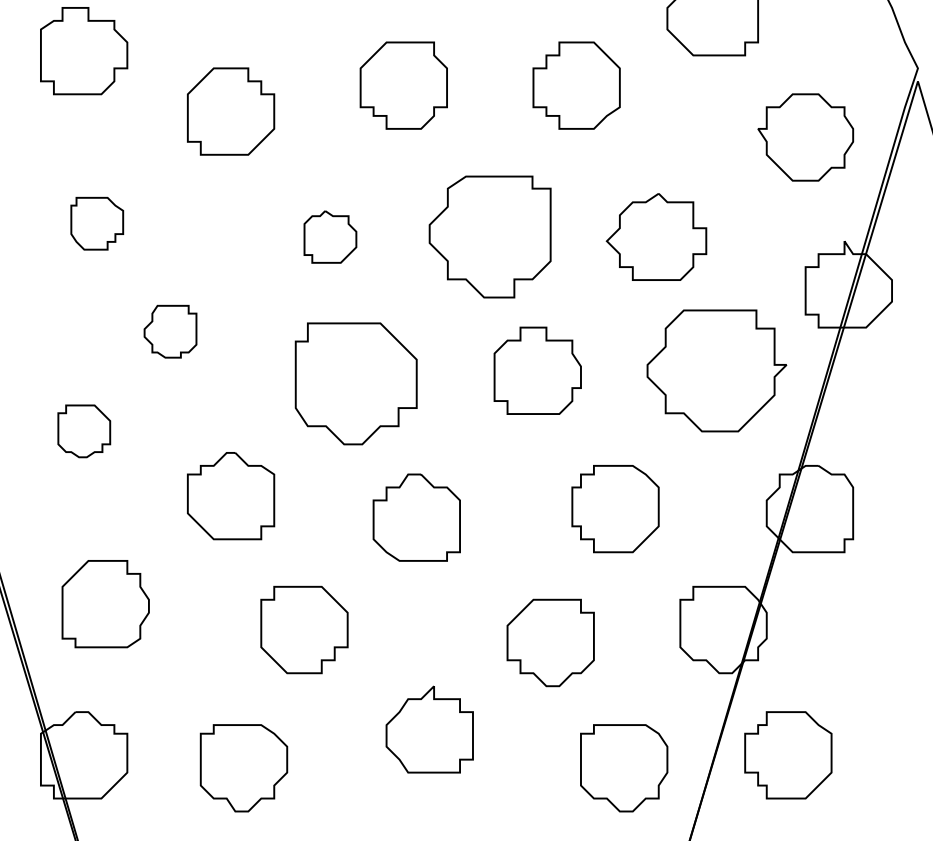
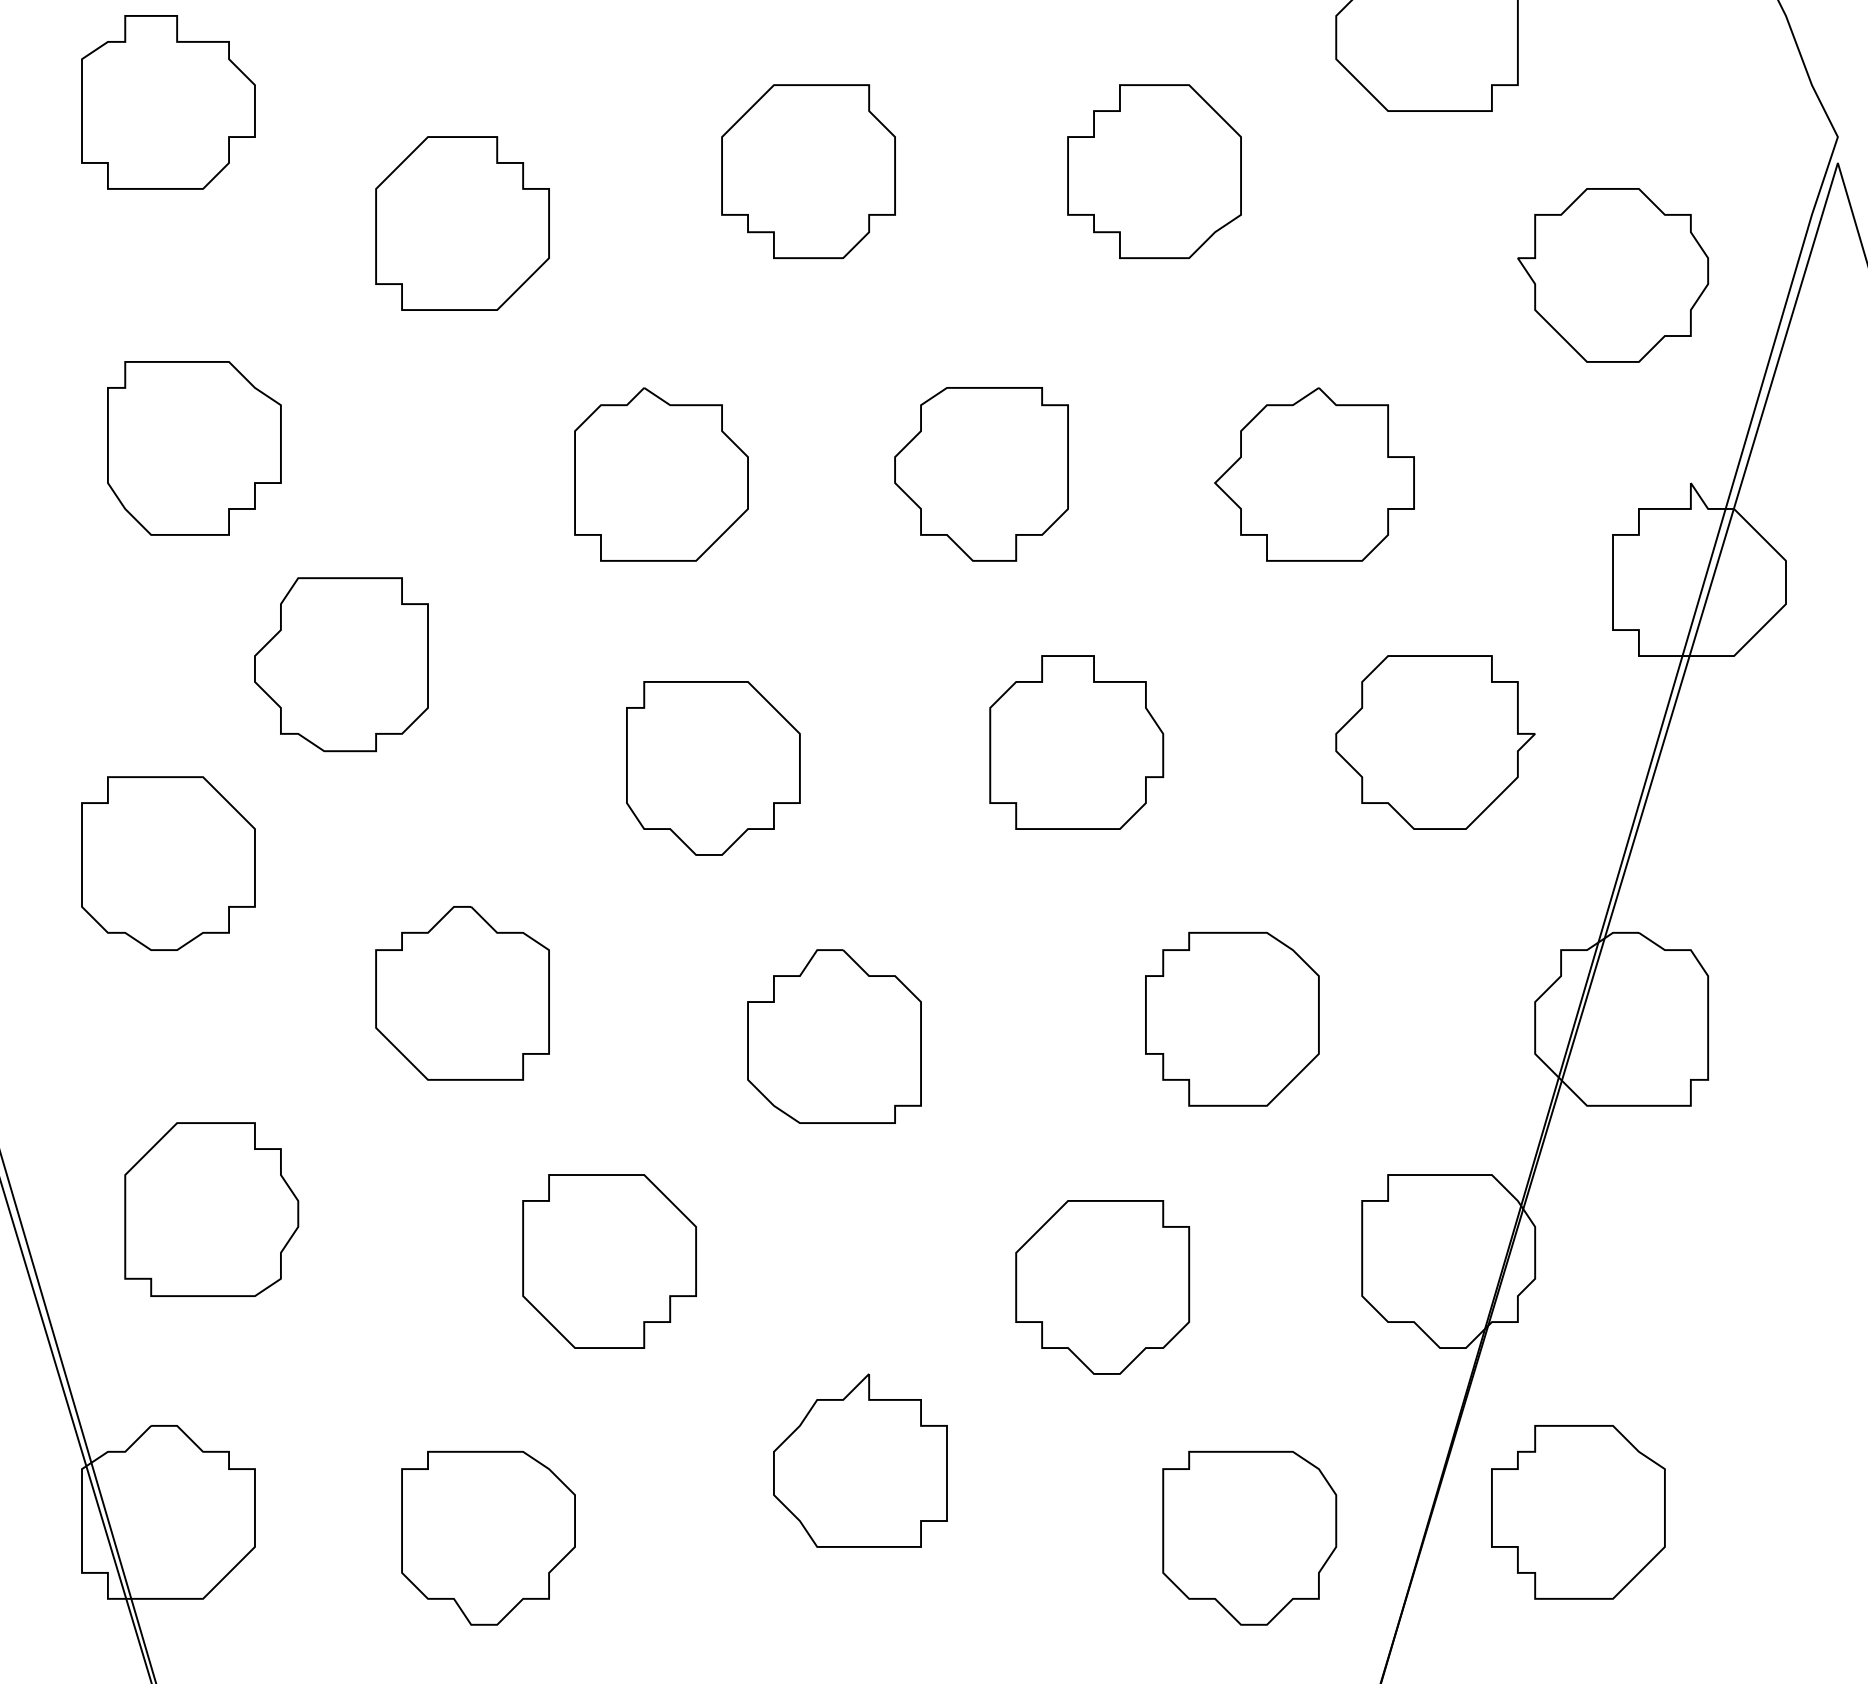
part: (97, 223) -> (195, 447), size x1.67
part: (330, 236) -> (661, 473), size x1.67
part: (490, 236) -> (982, 473), size x0.71
part: (170, 331) -> (341, 663), size x1.67
part: (716, 370) -> (1434, 741), size x0.71
part: (356, 383) -> (713, 767), size x0.71
part: (84, 431) -> (169, 864), size x1.67

